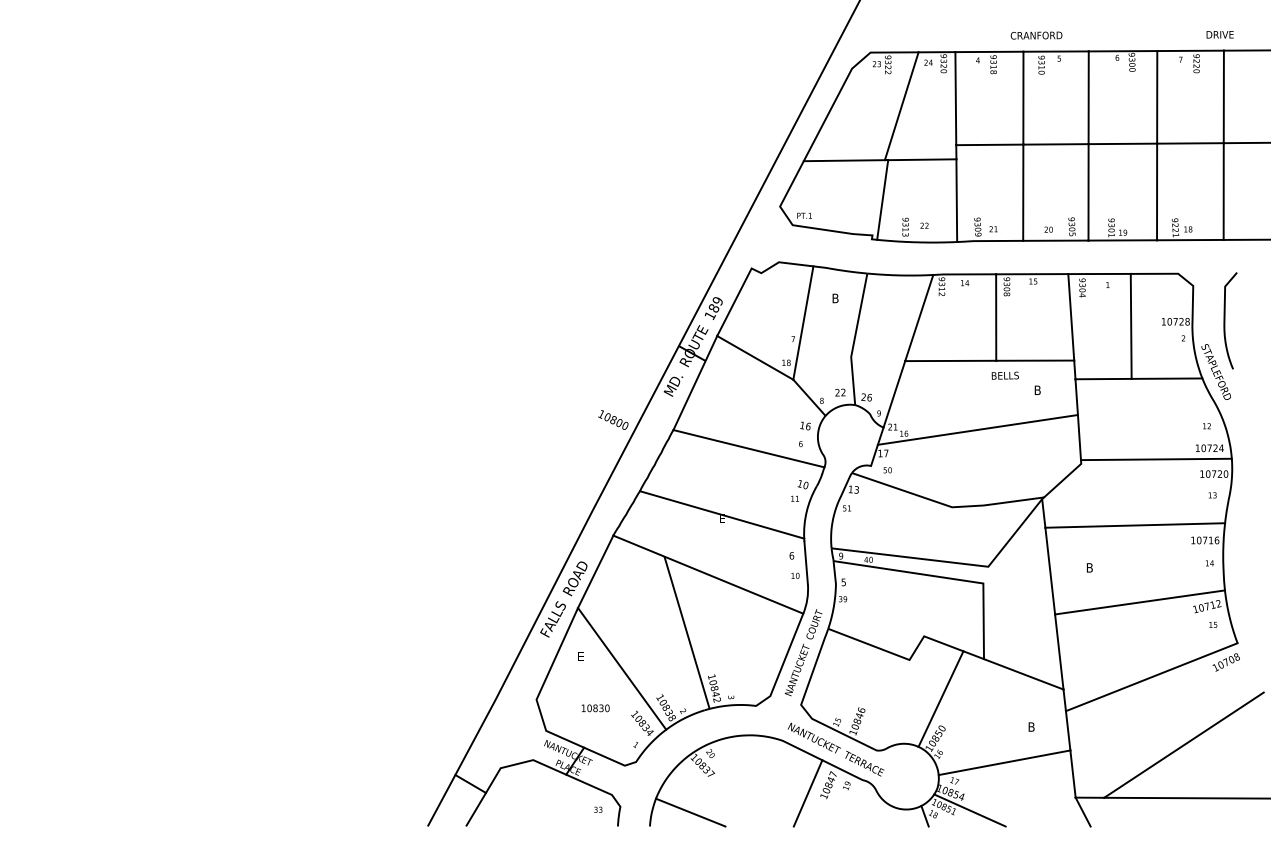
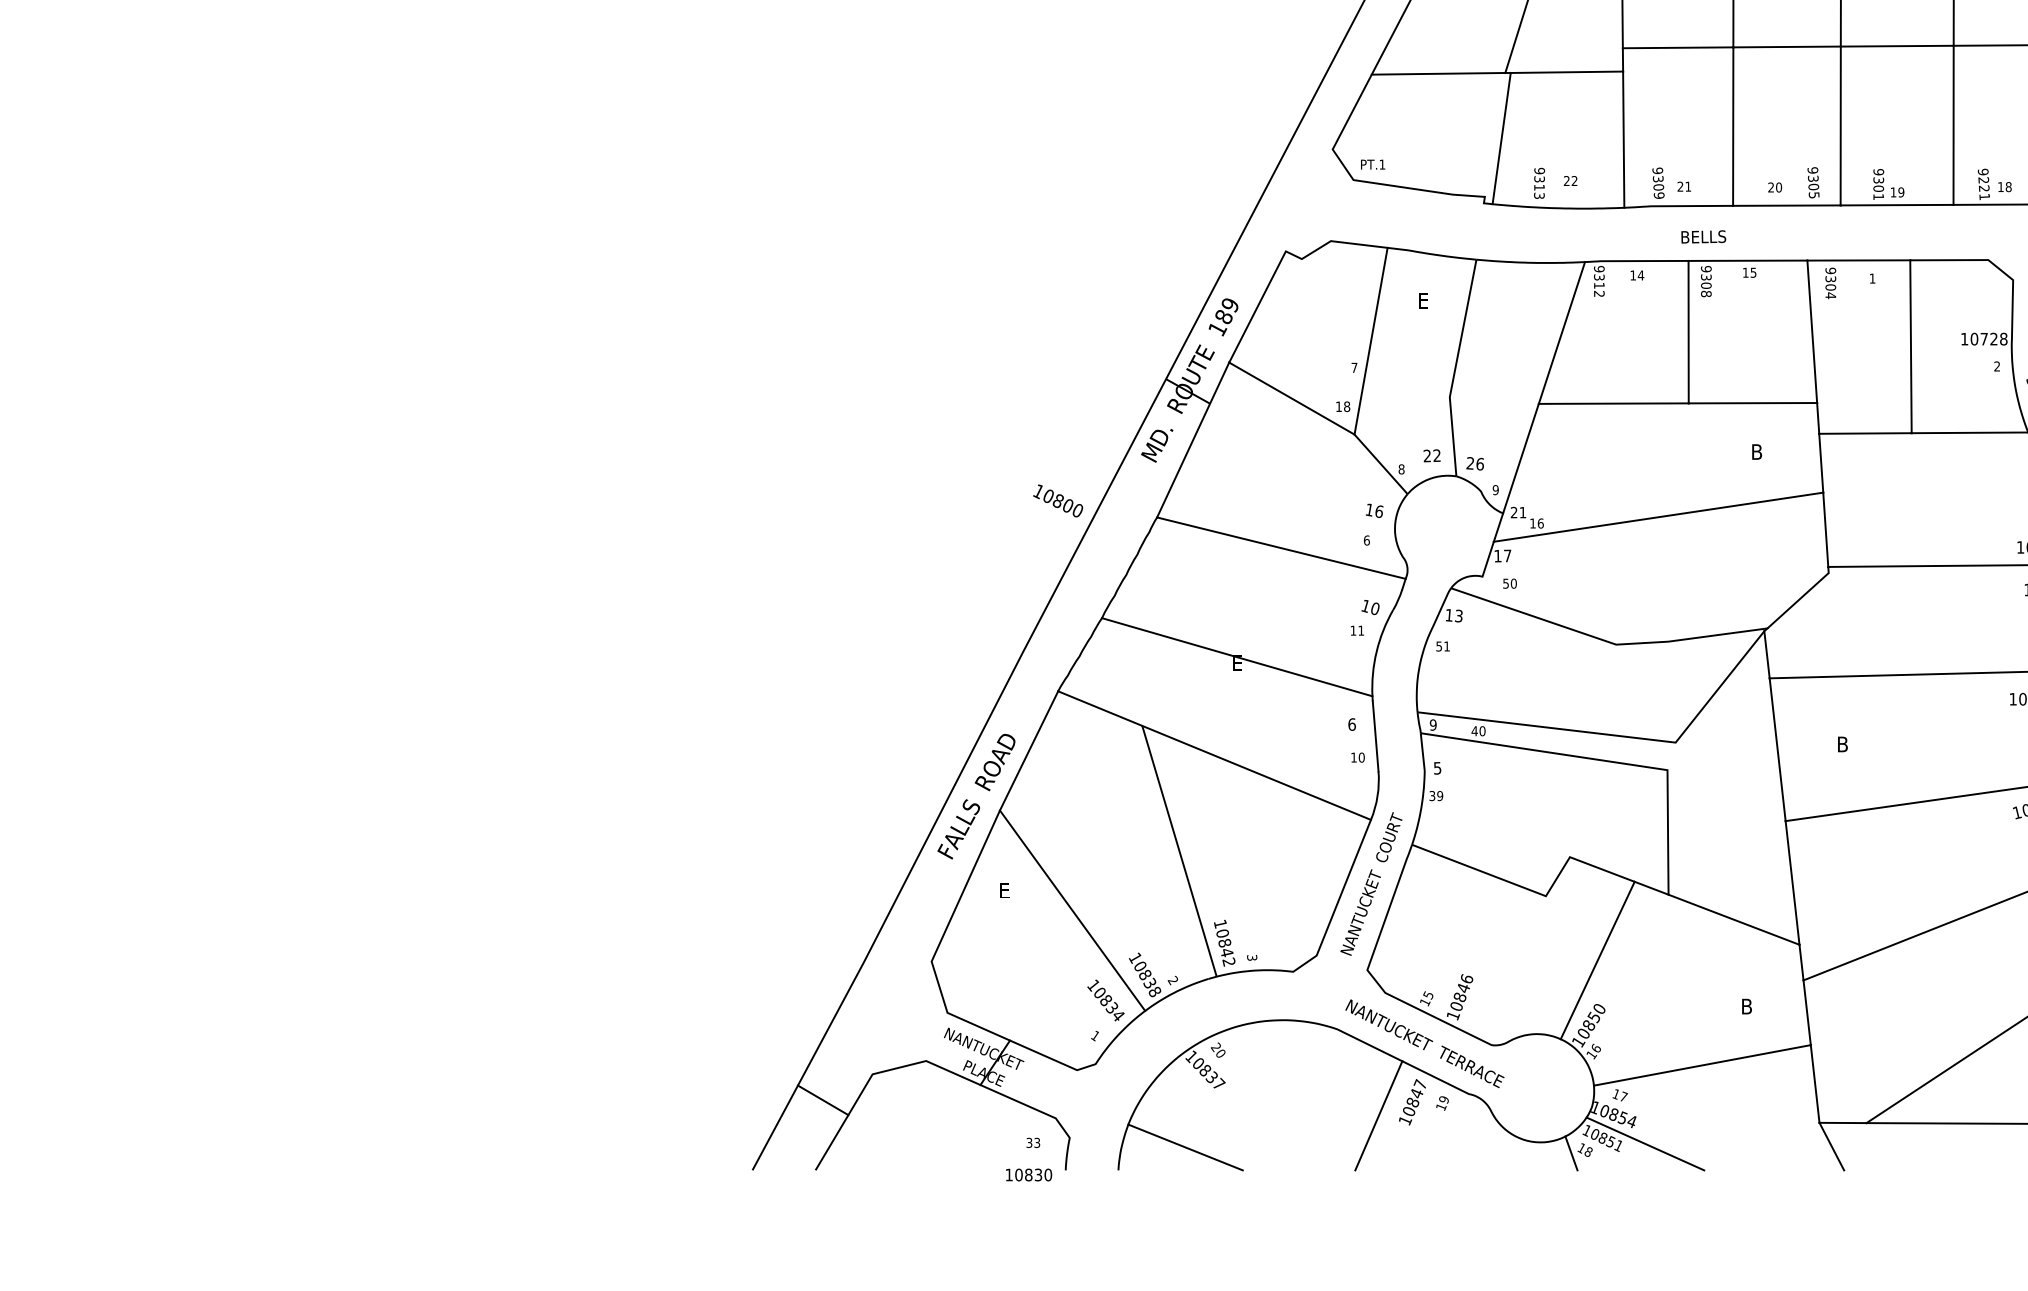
text: (835, 298) -> (1423, 300), B -> E
text: (1004, 375) -> (1702, 236), moved
text: (595, 708) -> (1028, 1175), moved

